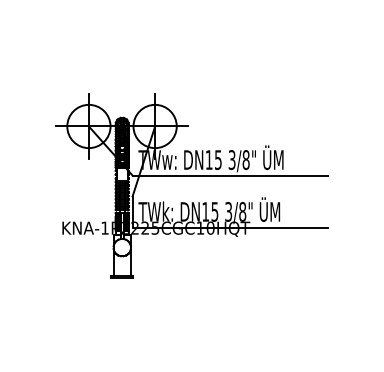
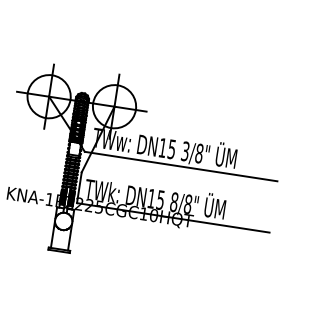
text: (228, 211) -> (174, 201), 3/8" -> 8/8"

